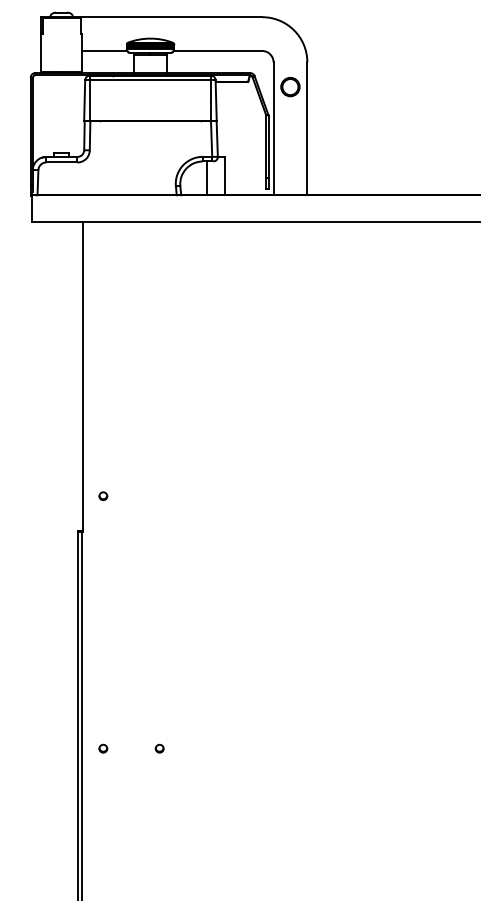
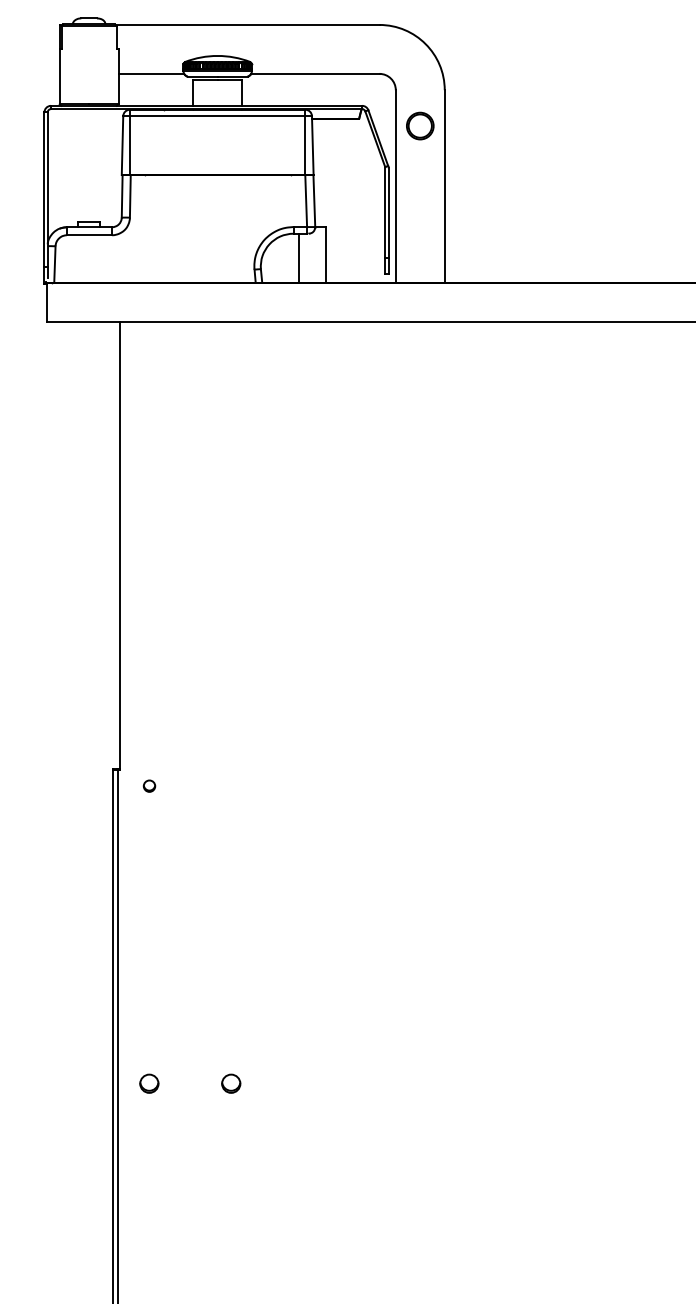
part: (103, 496) -> (149, 786), moved
part: (103, 748) -> (149, 1083), size x1.6
part: (159, 748) -> (230, 1083), size x1.6

